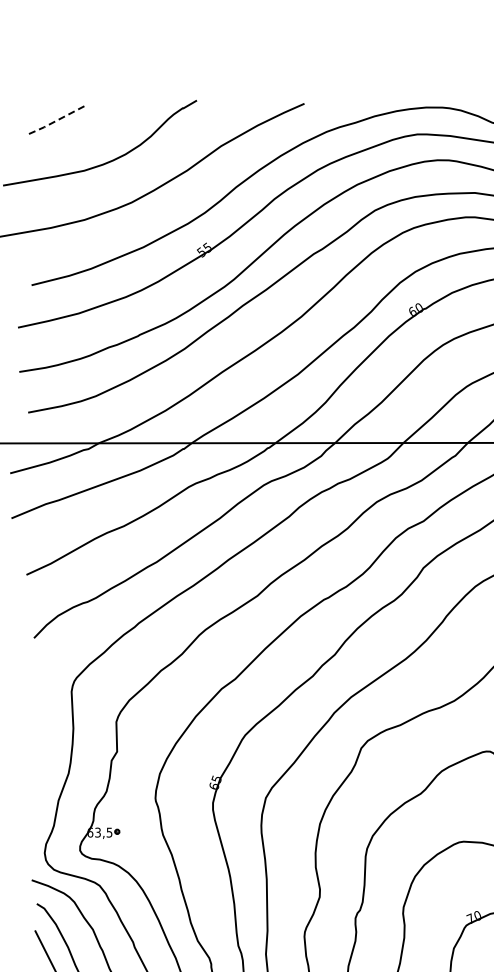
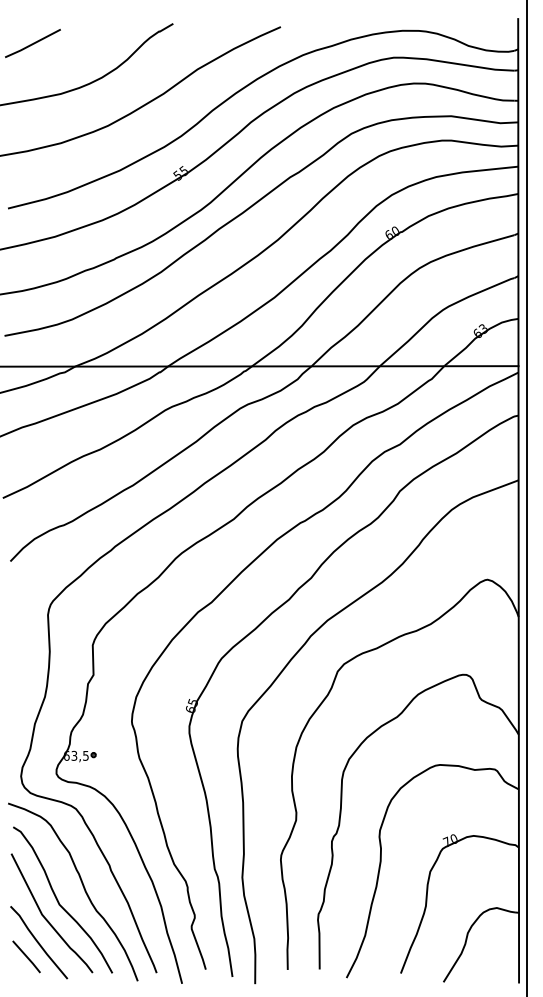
line: (56, 121) -> (32, 44), dashed -> solid

